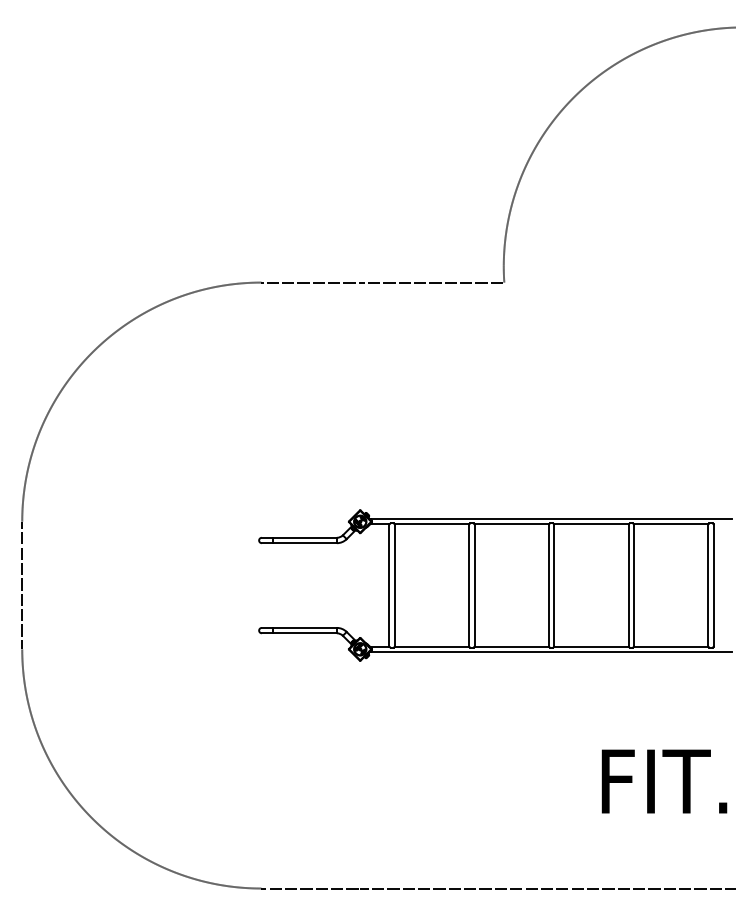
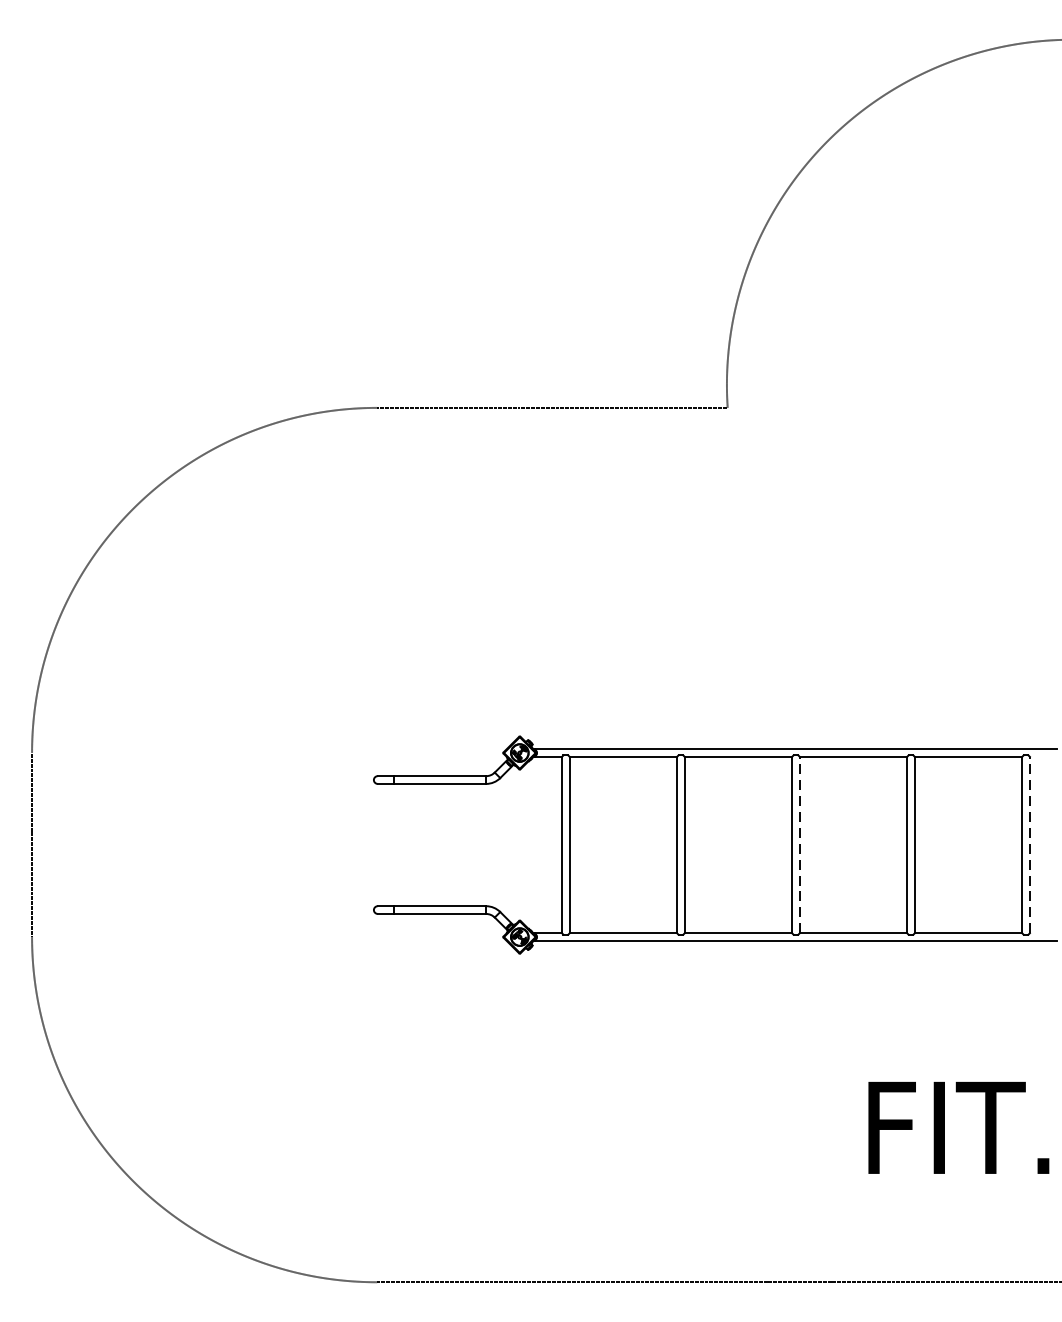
line: (554, 585) -> (800, 844), solid -> dashed
line: (713, 585) -> (1029, 844), solid -> dashed

